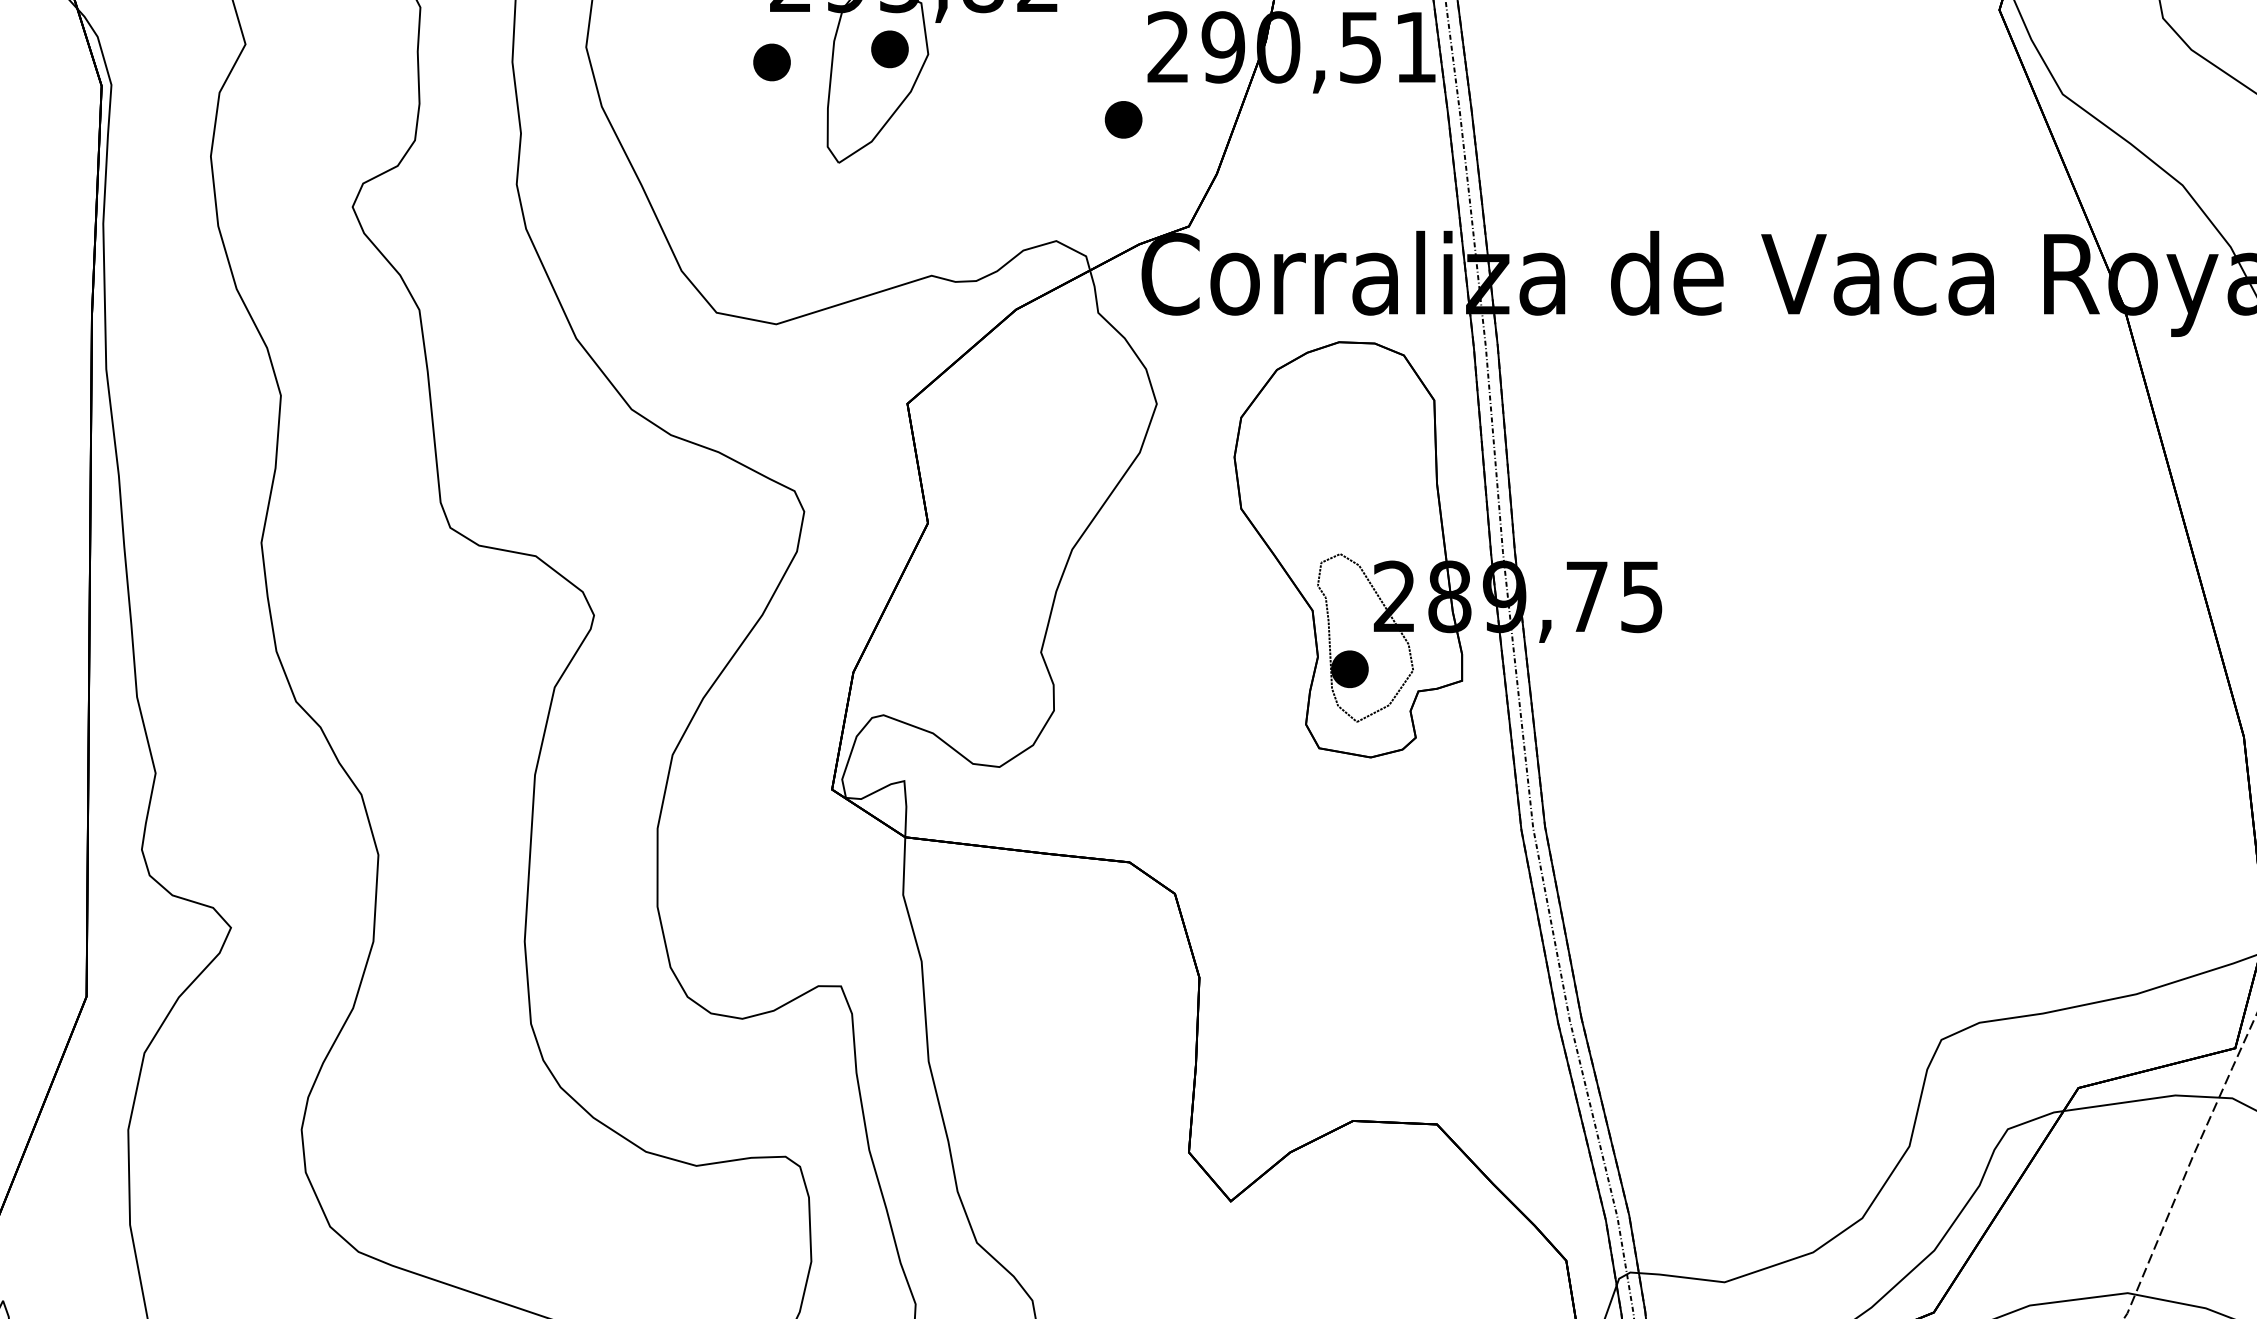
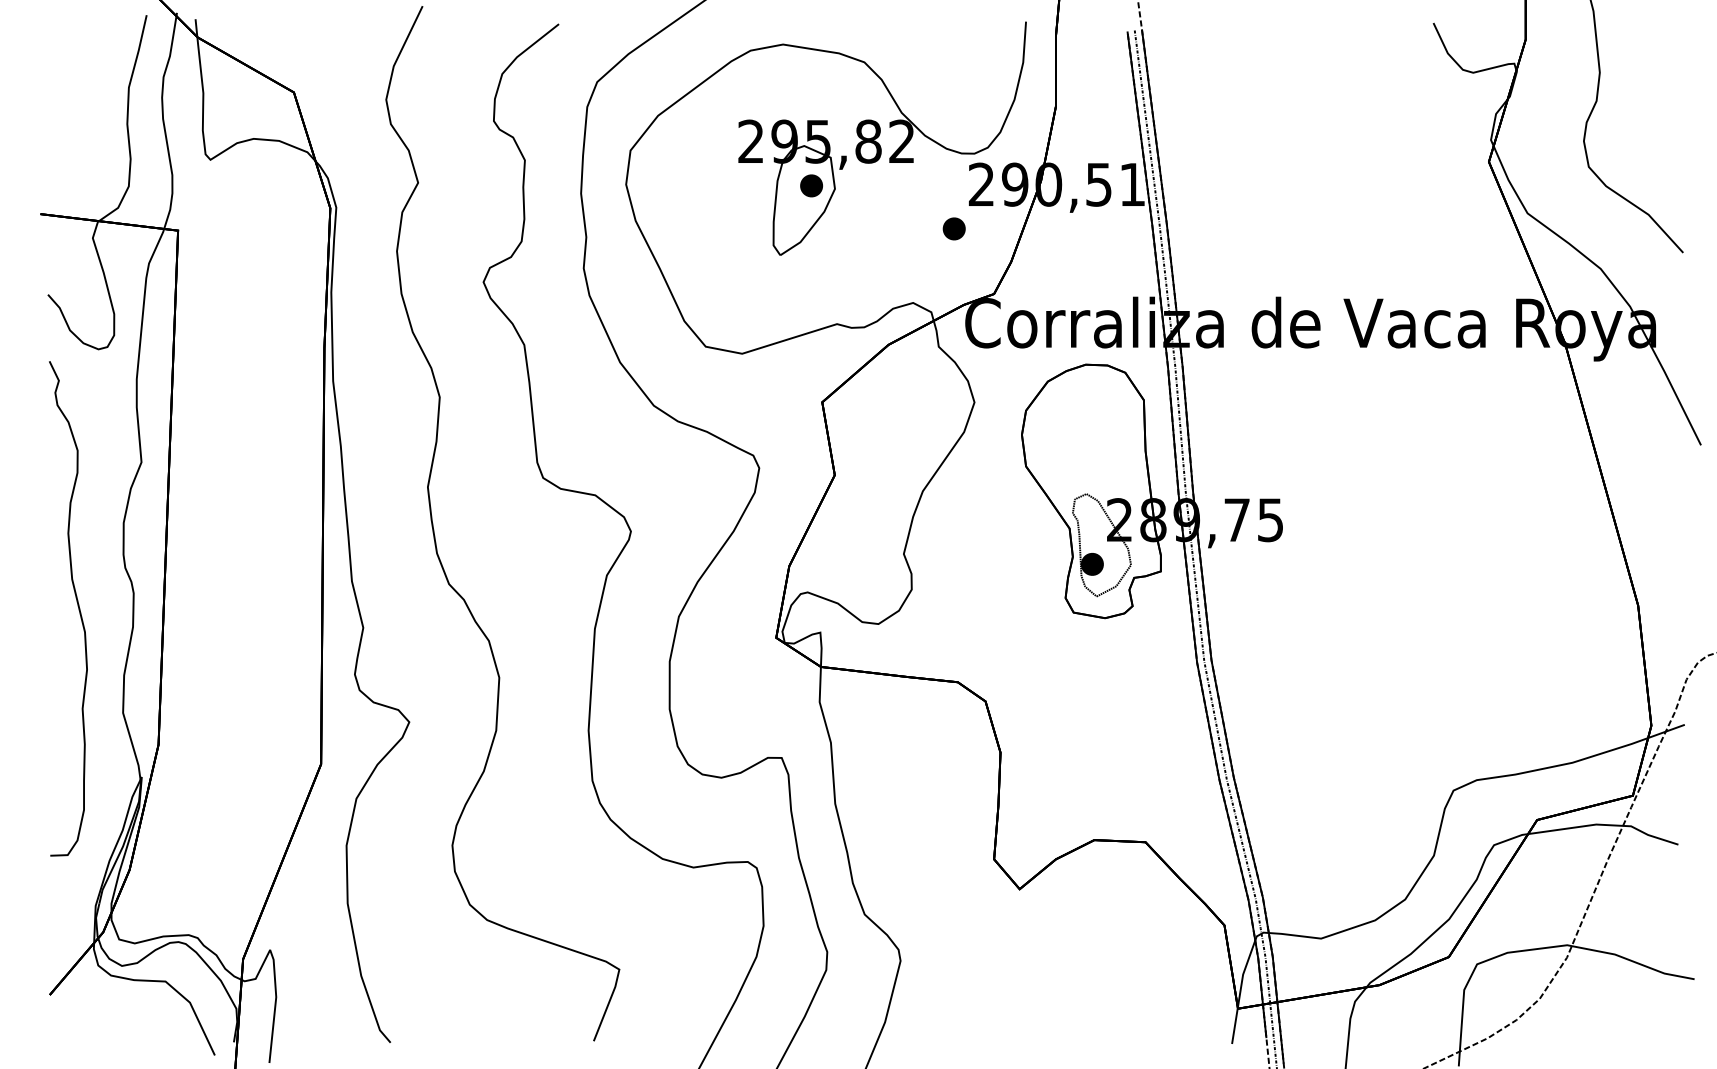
part: (771, 61) -> (739, 193), removed

